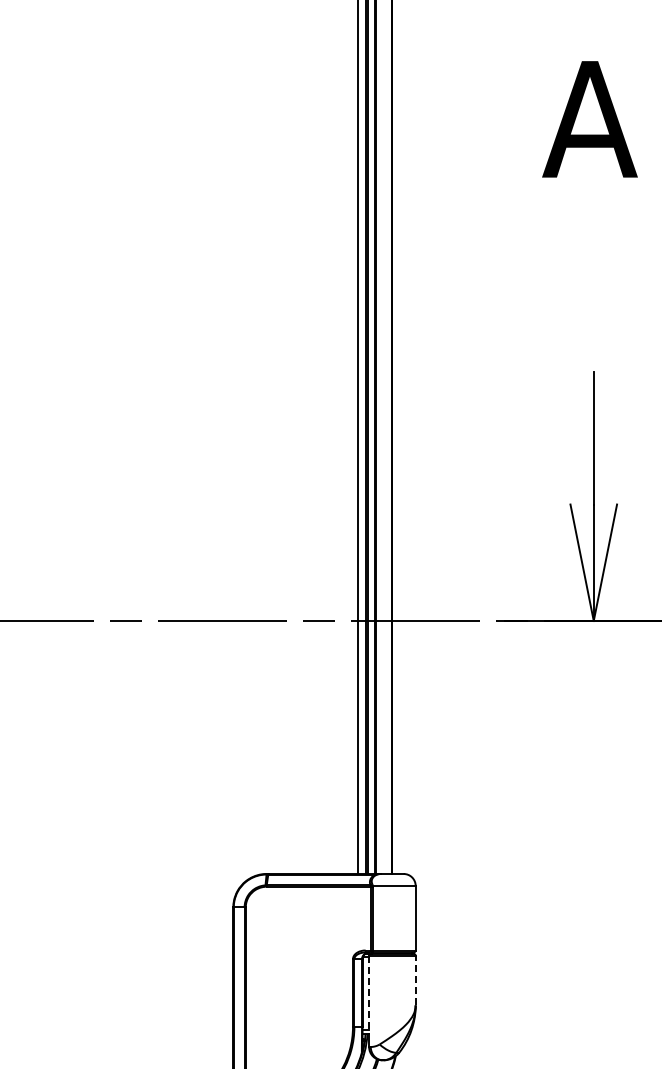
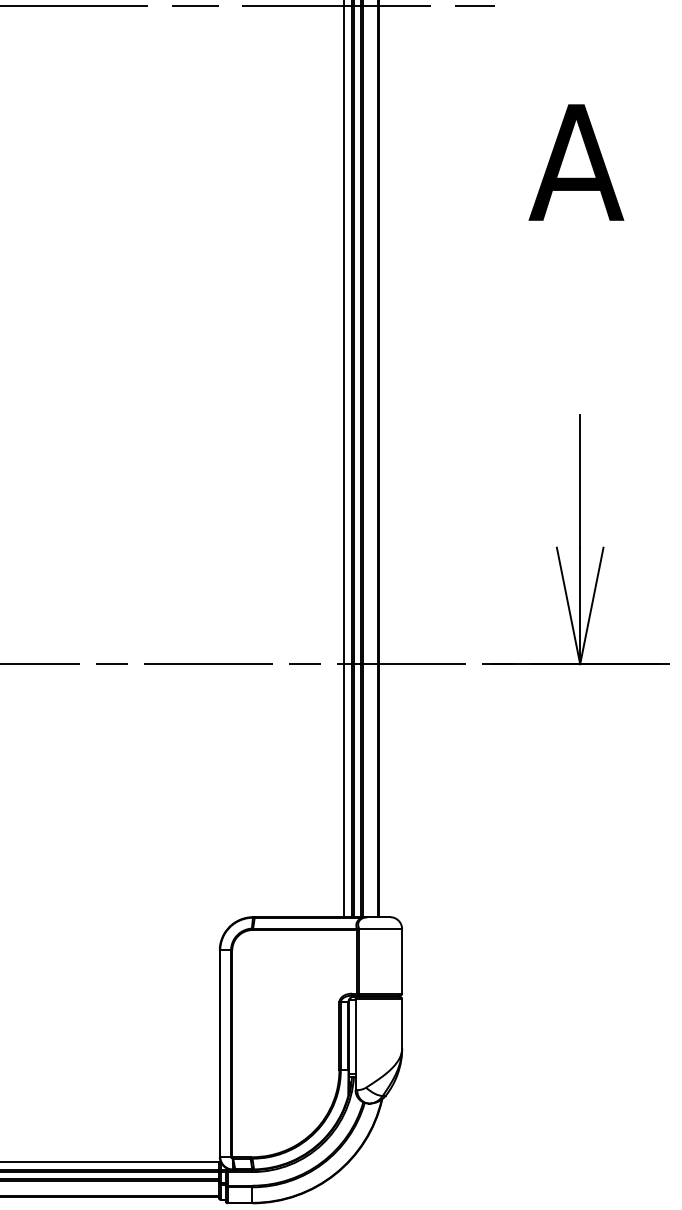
line: (416, 980) -> (402, 1023), dashed -> solid
line: (369, 994) -> (355, 1037), dashed -> solid

